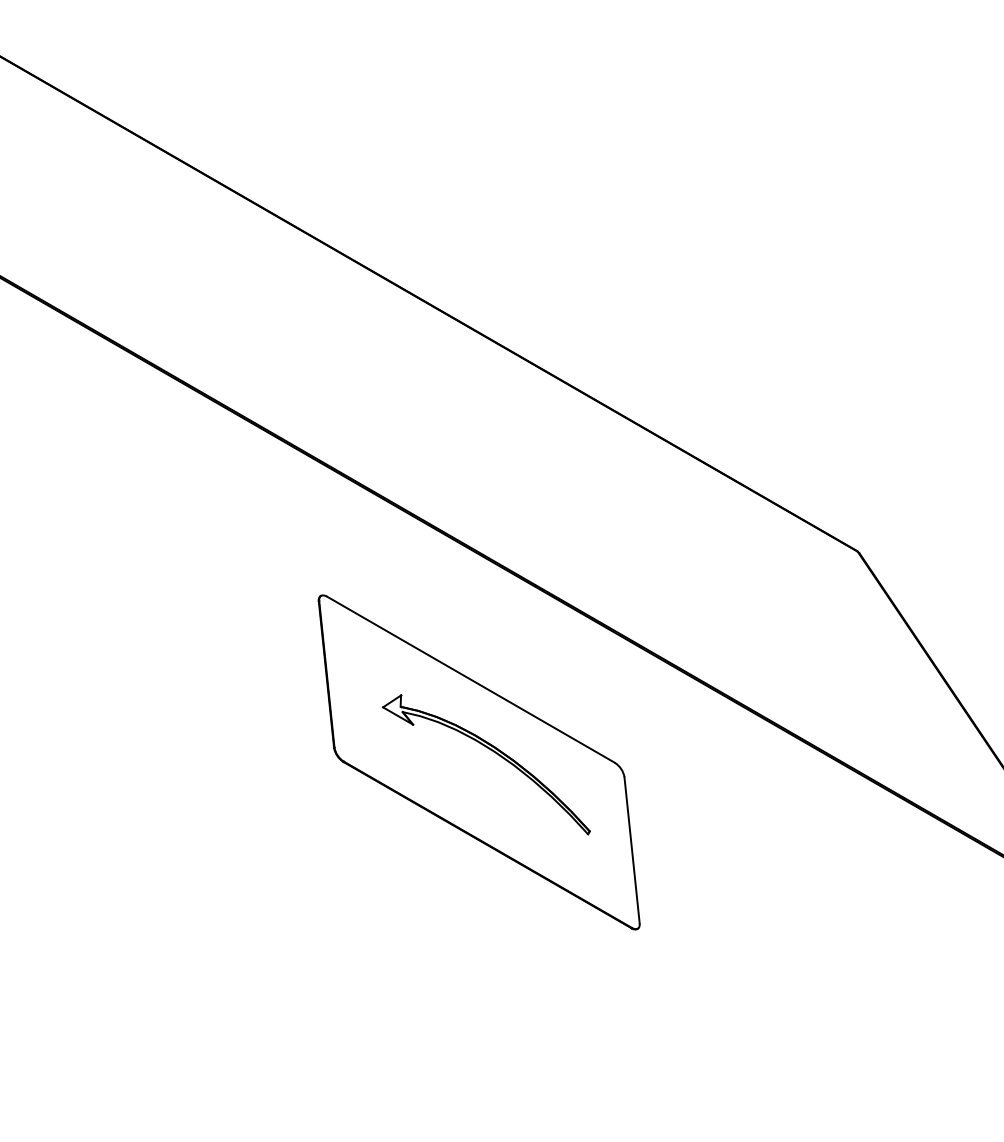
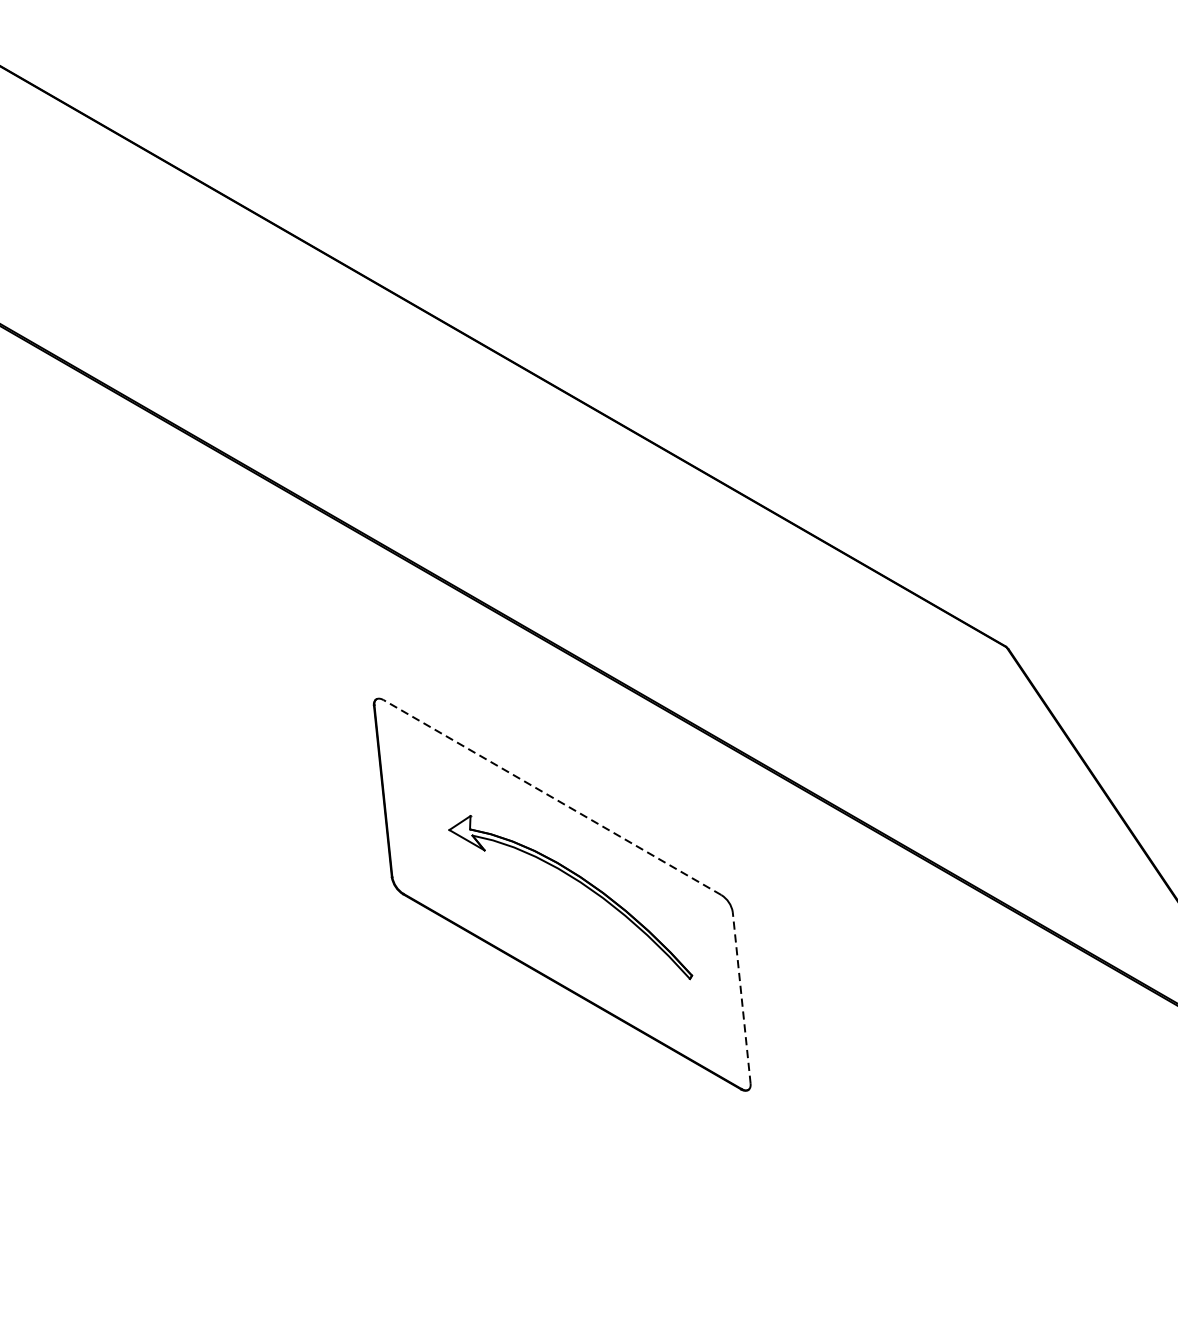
line: (470, 679) -> (552, 797), solid -> dashed
line: (632, 850) -> (742, 998), solid -> dashed

